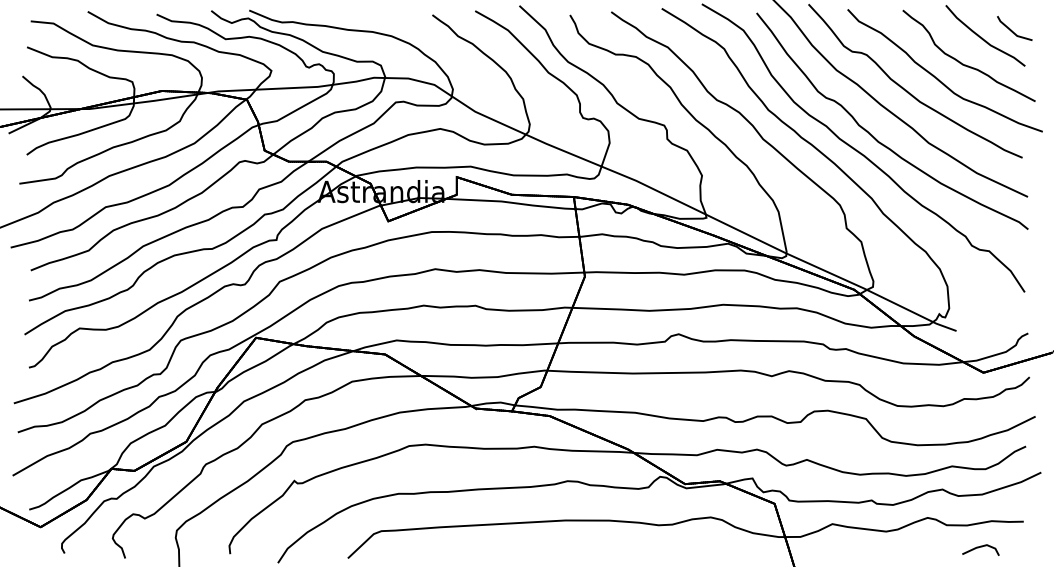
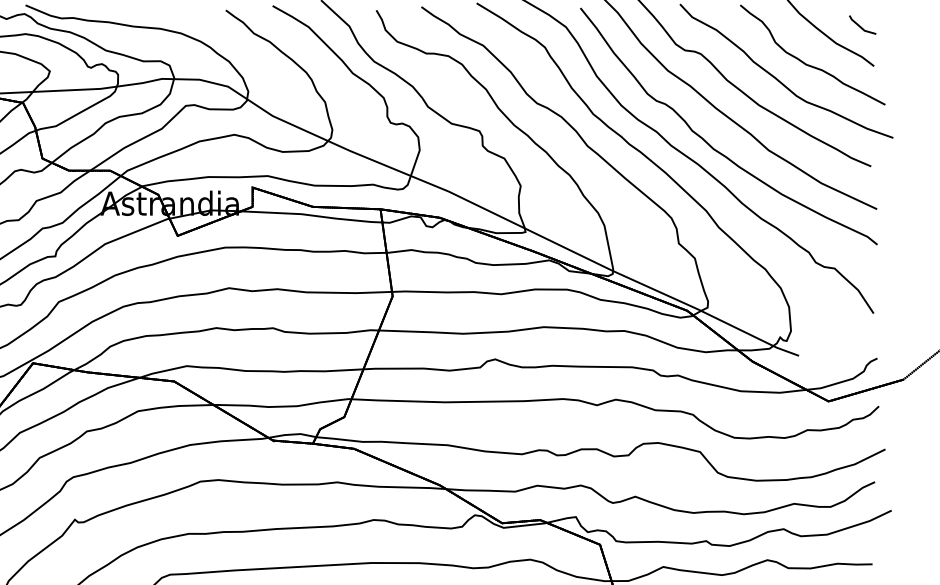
part: (1014, 28) -> (862, 25), size x0.7

